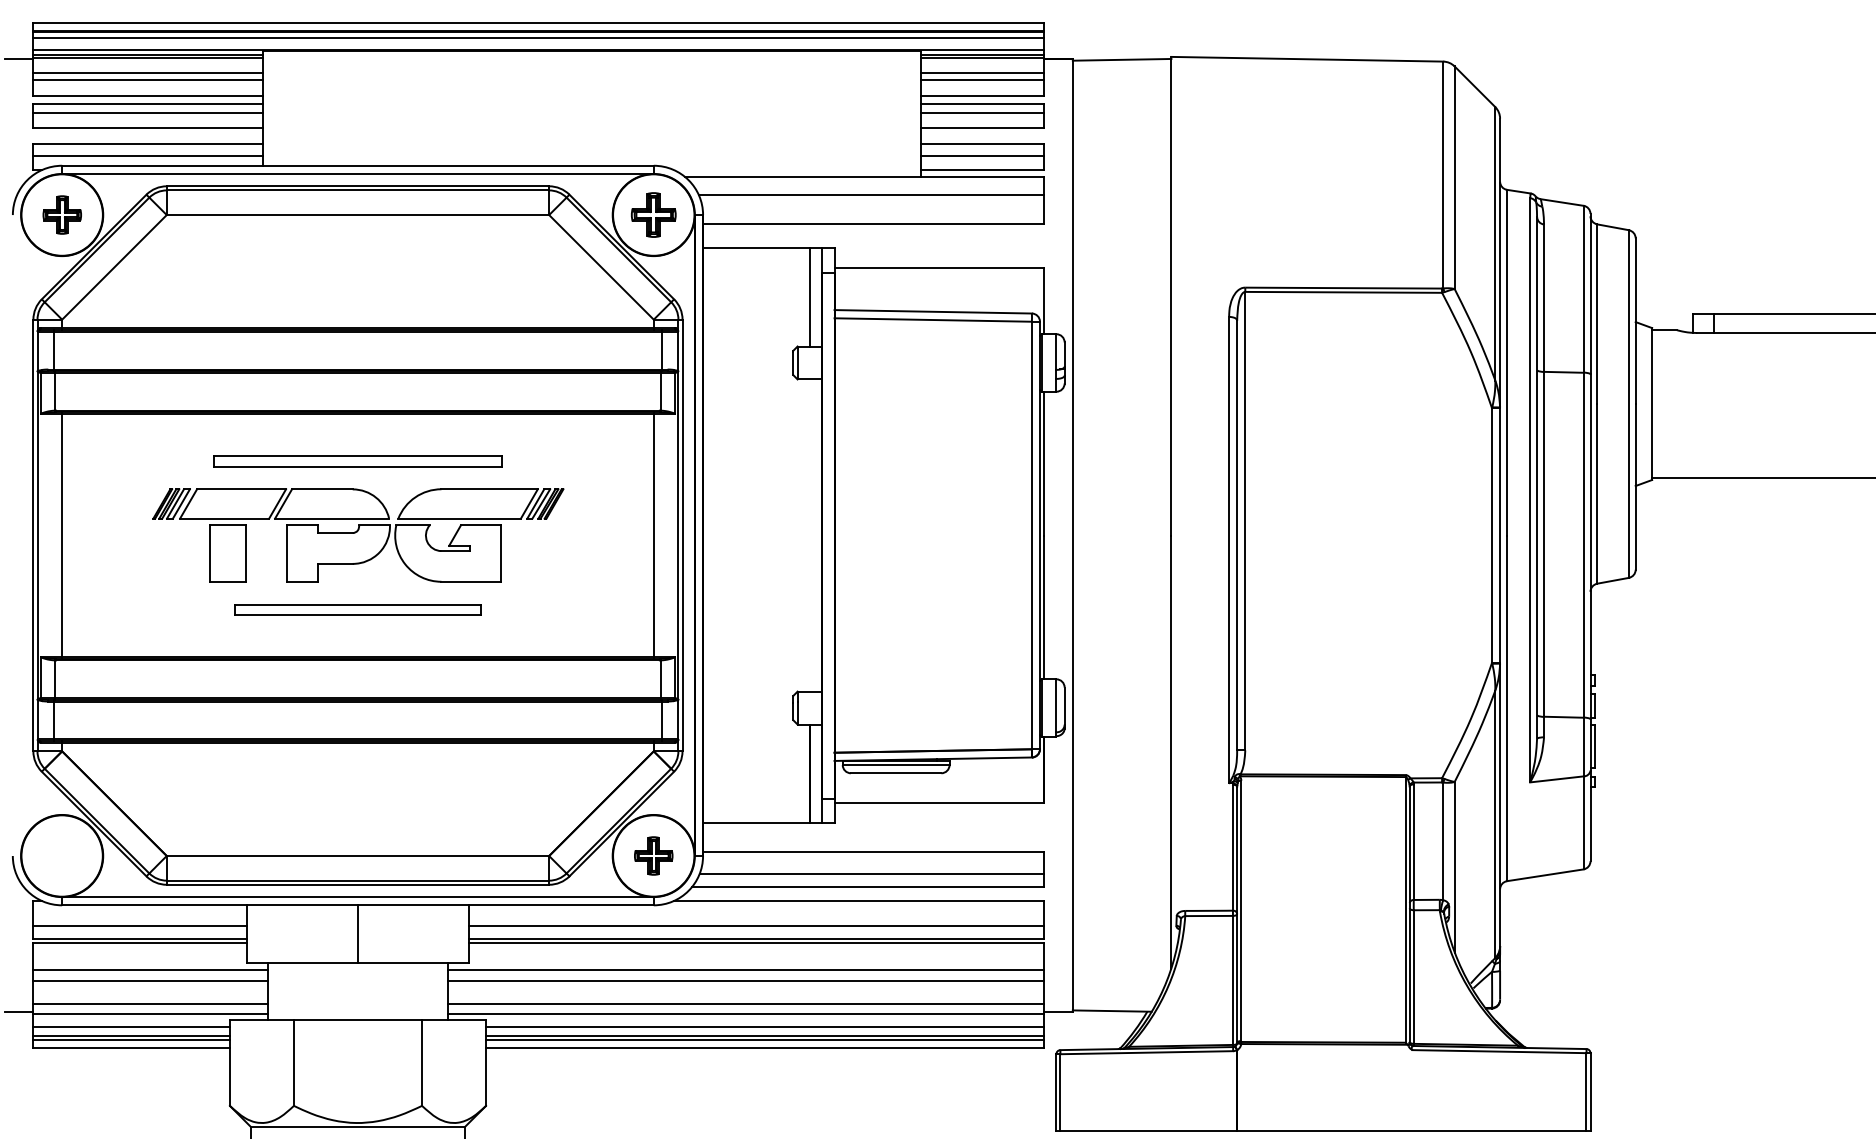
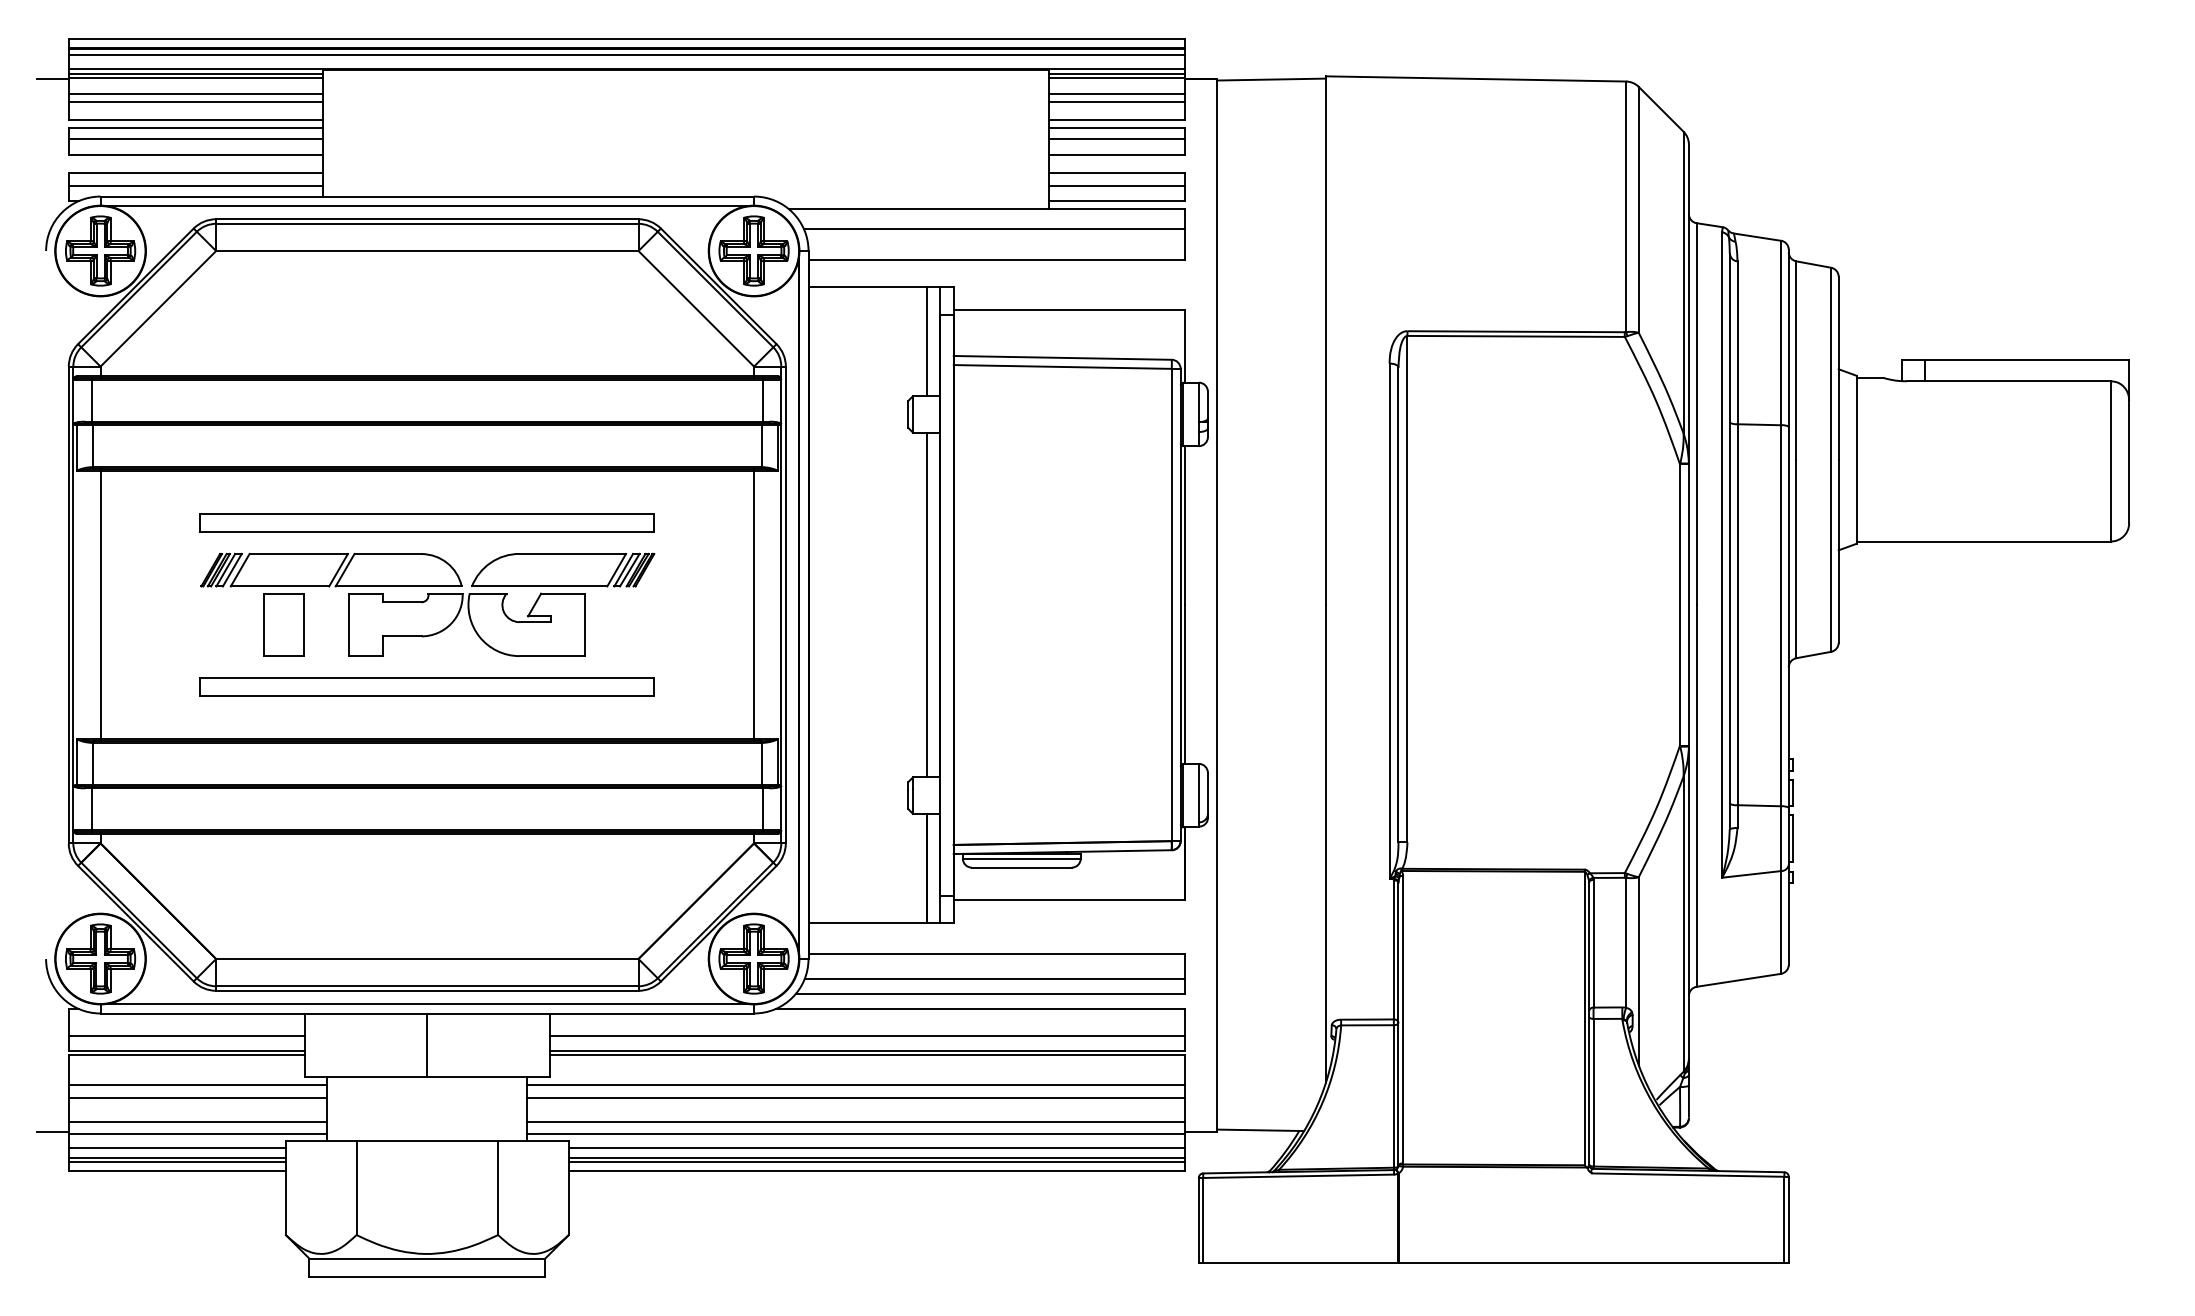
part: (62, 214) -> (100, 250), size x1.67
part: (653, 214) -> (753, 250), size x1.43
part: (357, 460) -> (426, 522), size x1.43
line: (809, 535) -> (926, 604), added
part: (357, 609) -> (426, 686), size x1.67
part: (62, 855) -> (100, 958), added
part: (653, 855) -> (753, 958), size x1.67

